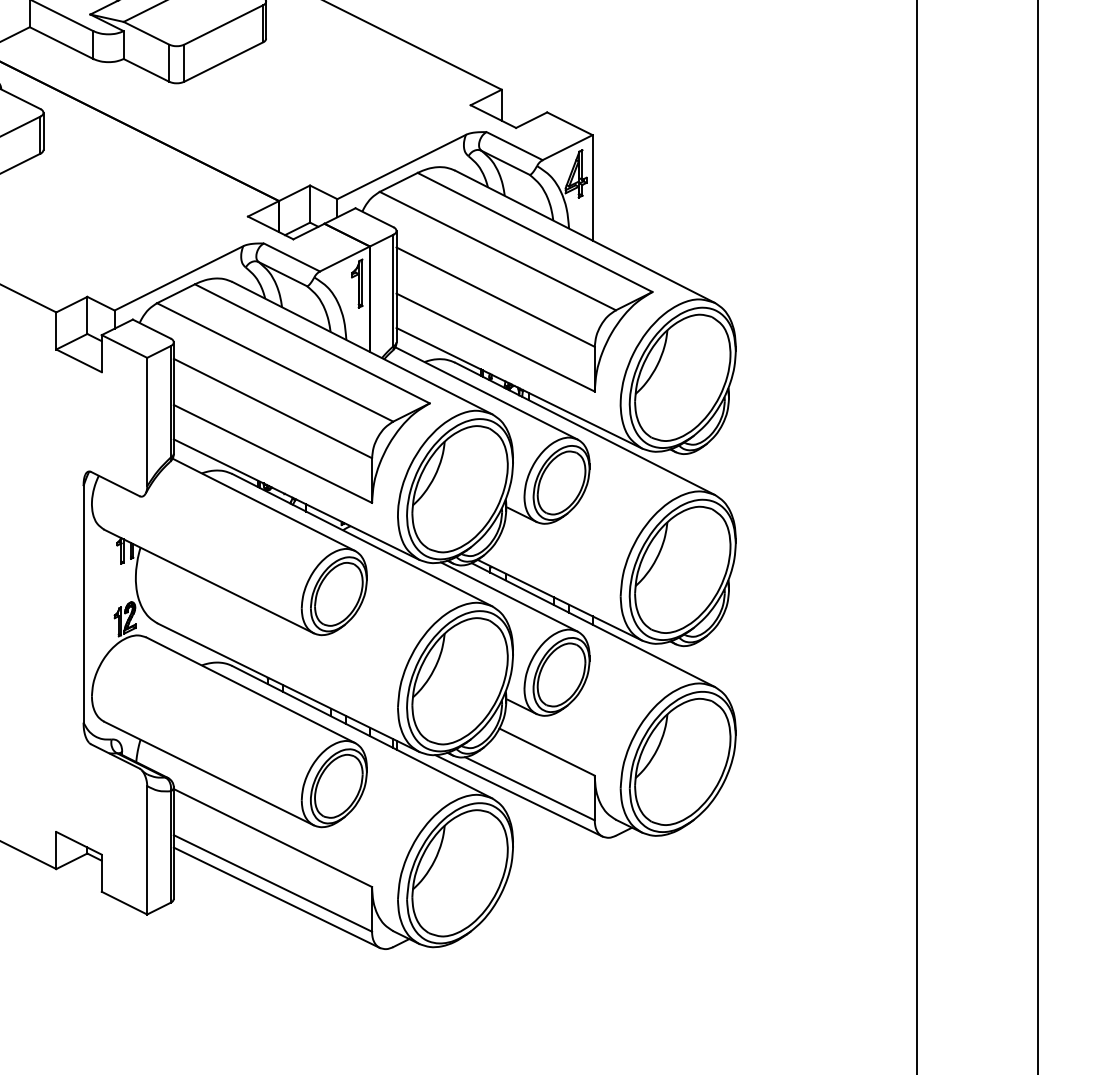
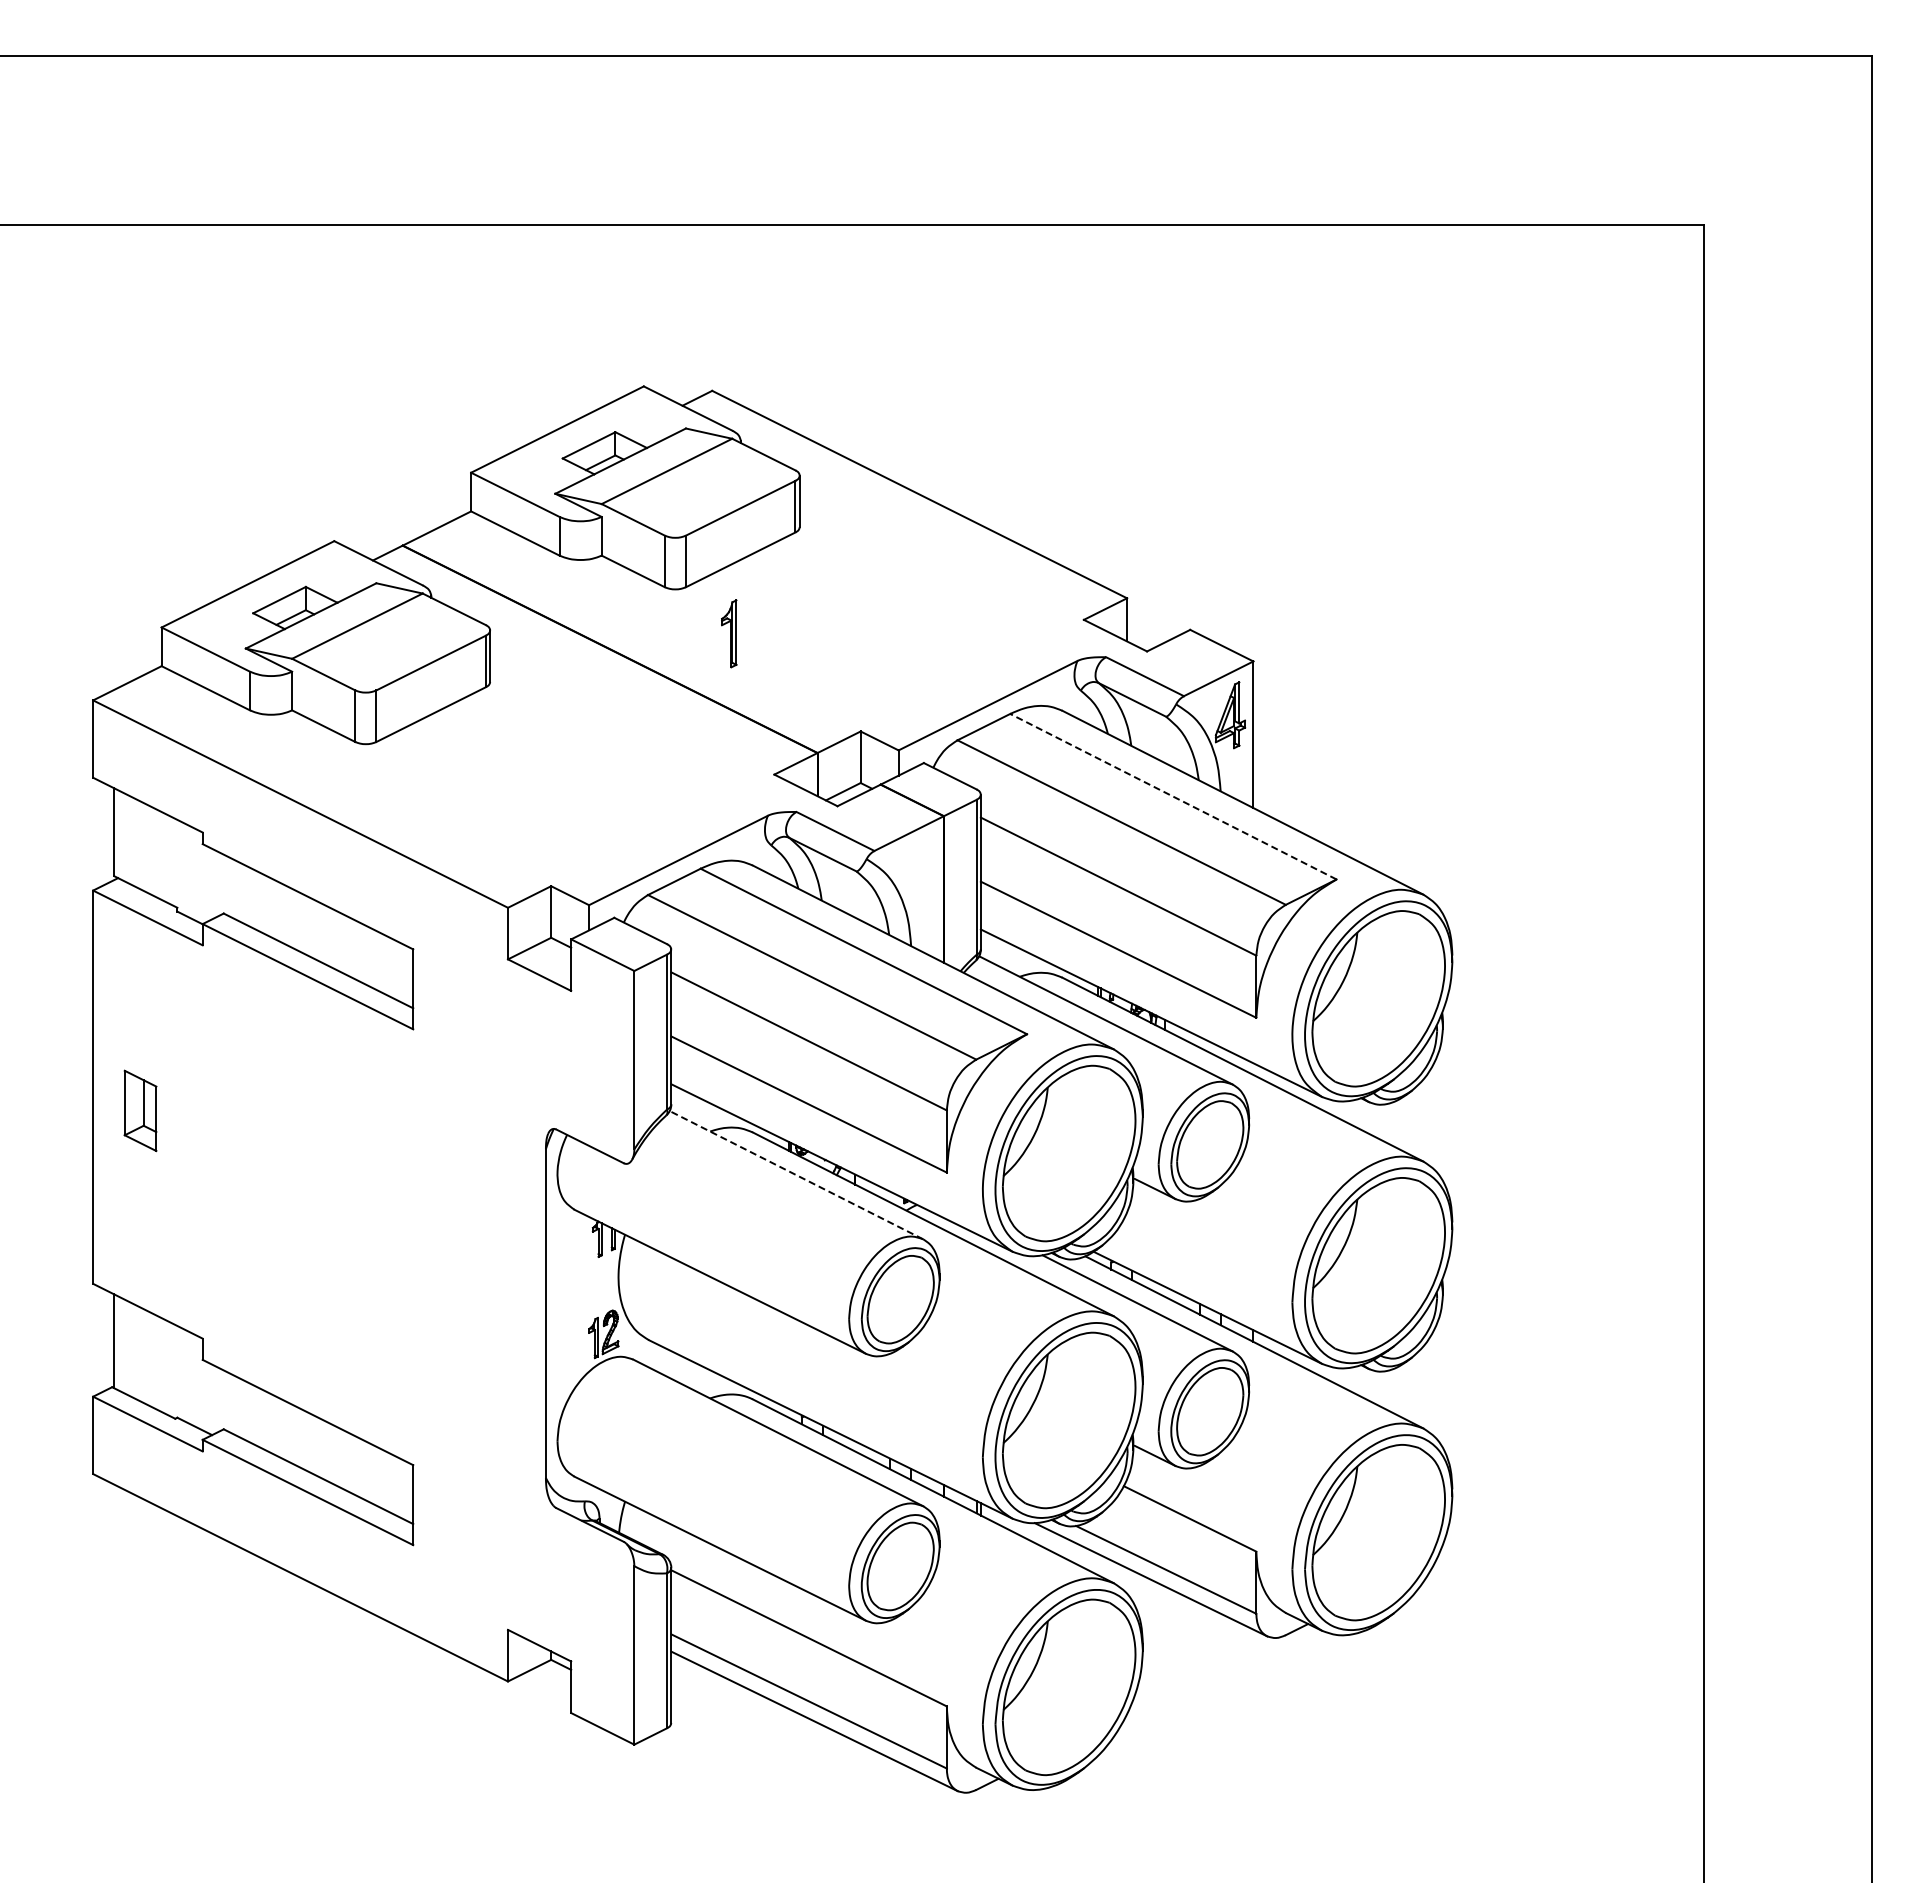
line: (535, 232) -> (1173, 796), solid -> dashed
part: (357, 283) -> (729, 633), moved
line: (263, 505) -> (796, 1175), solid -> dashed

